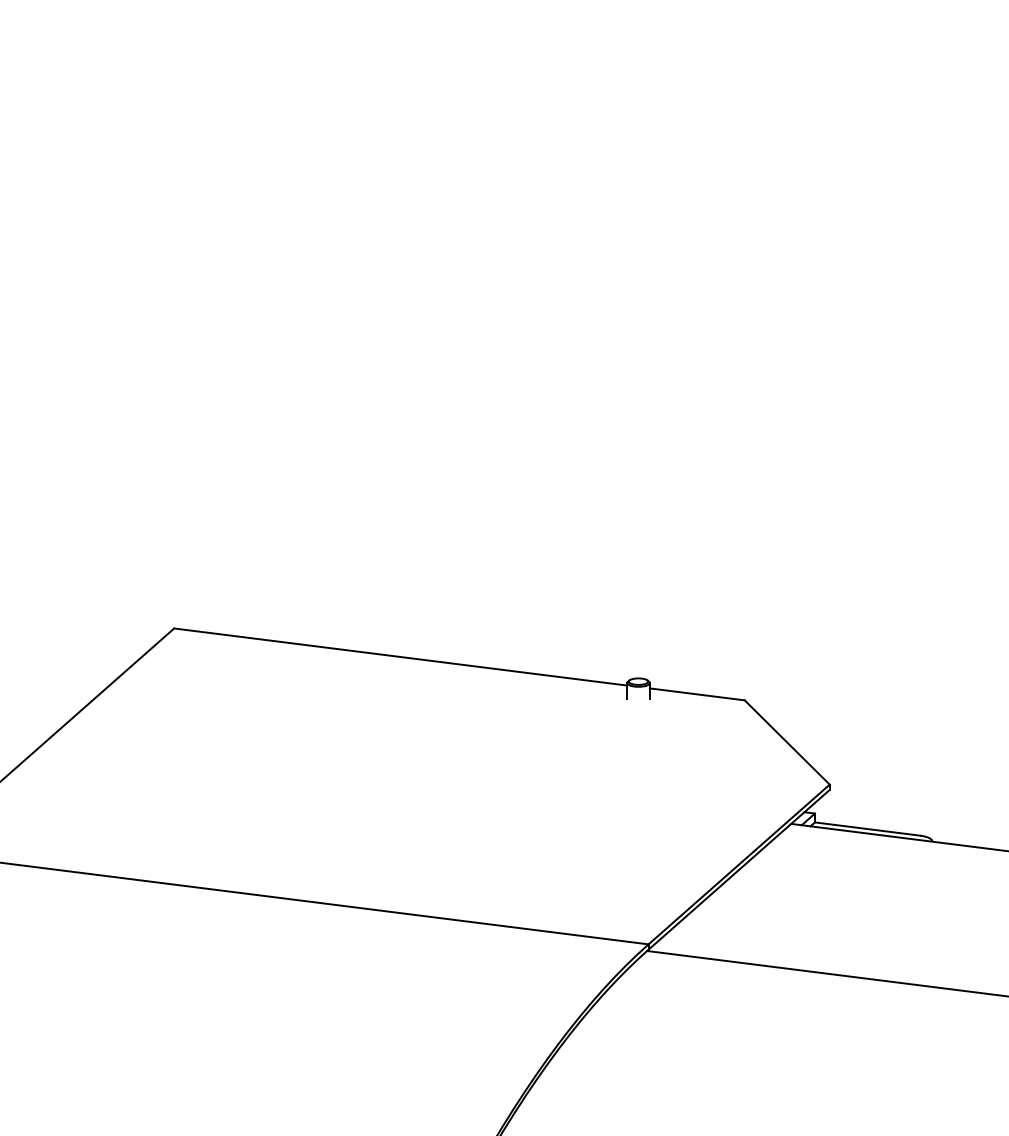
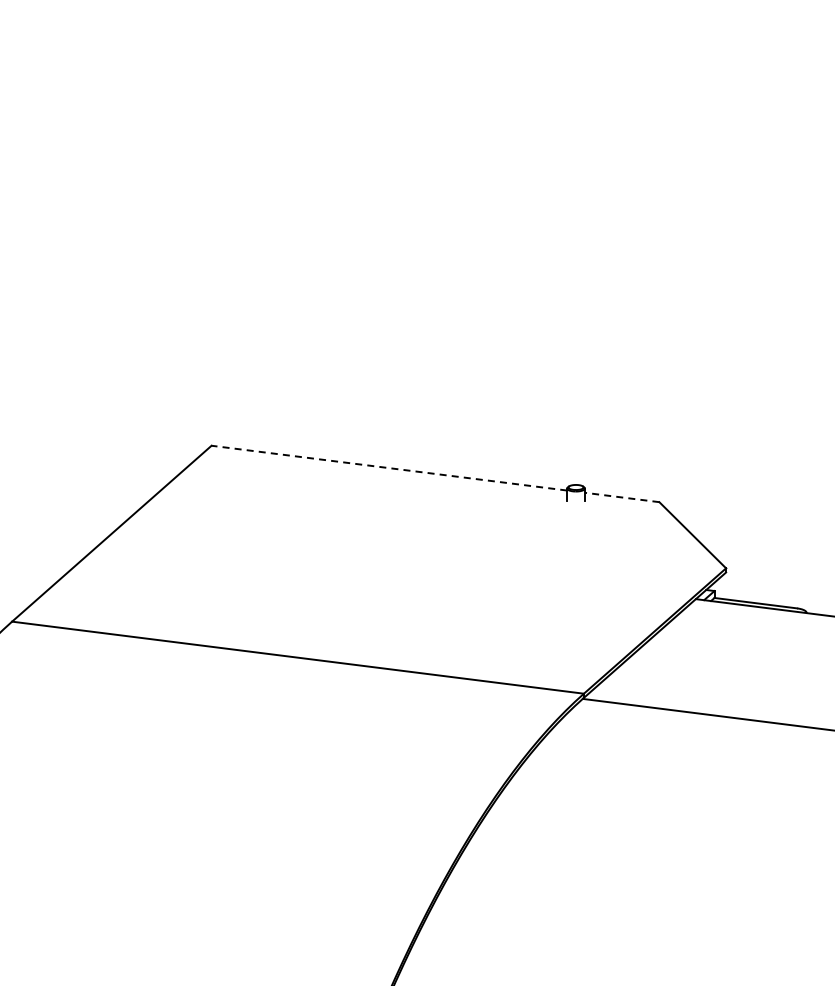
line: (399, 657) -> (388, 468), solid -> dashed
line: (697, 694) -> (622, 497), solid -> dashed

